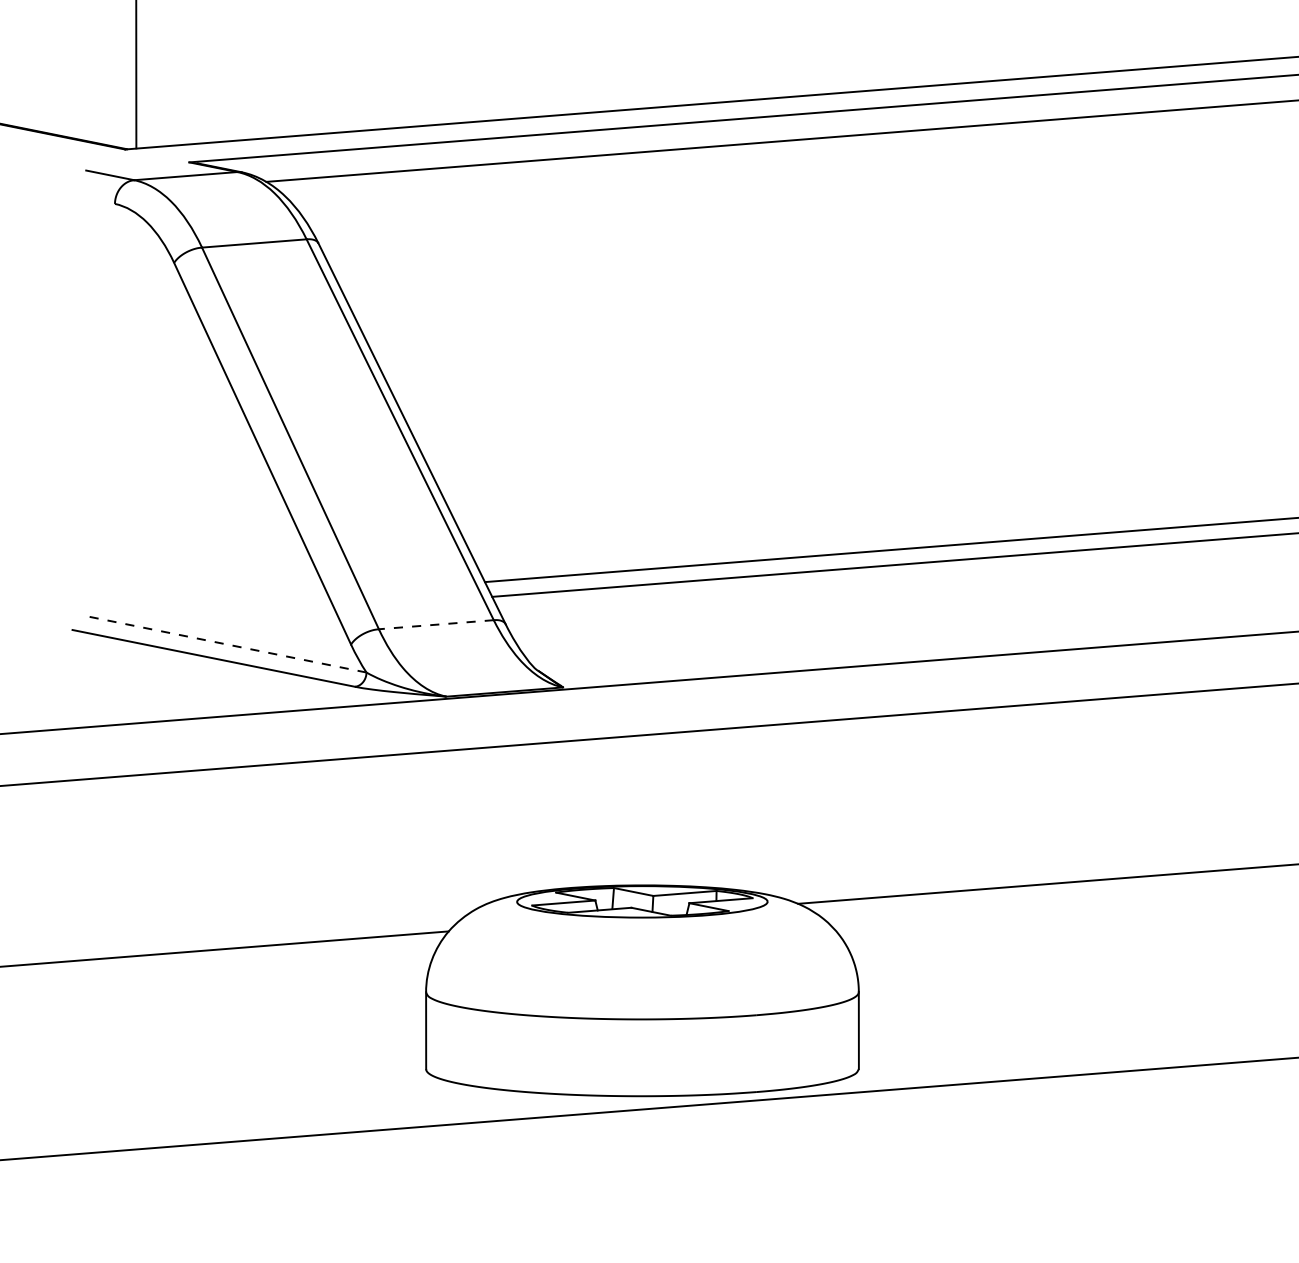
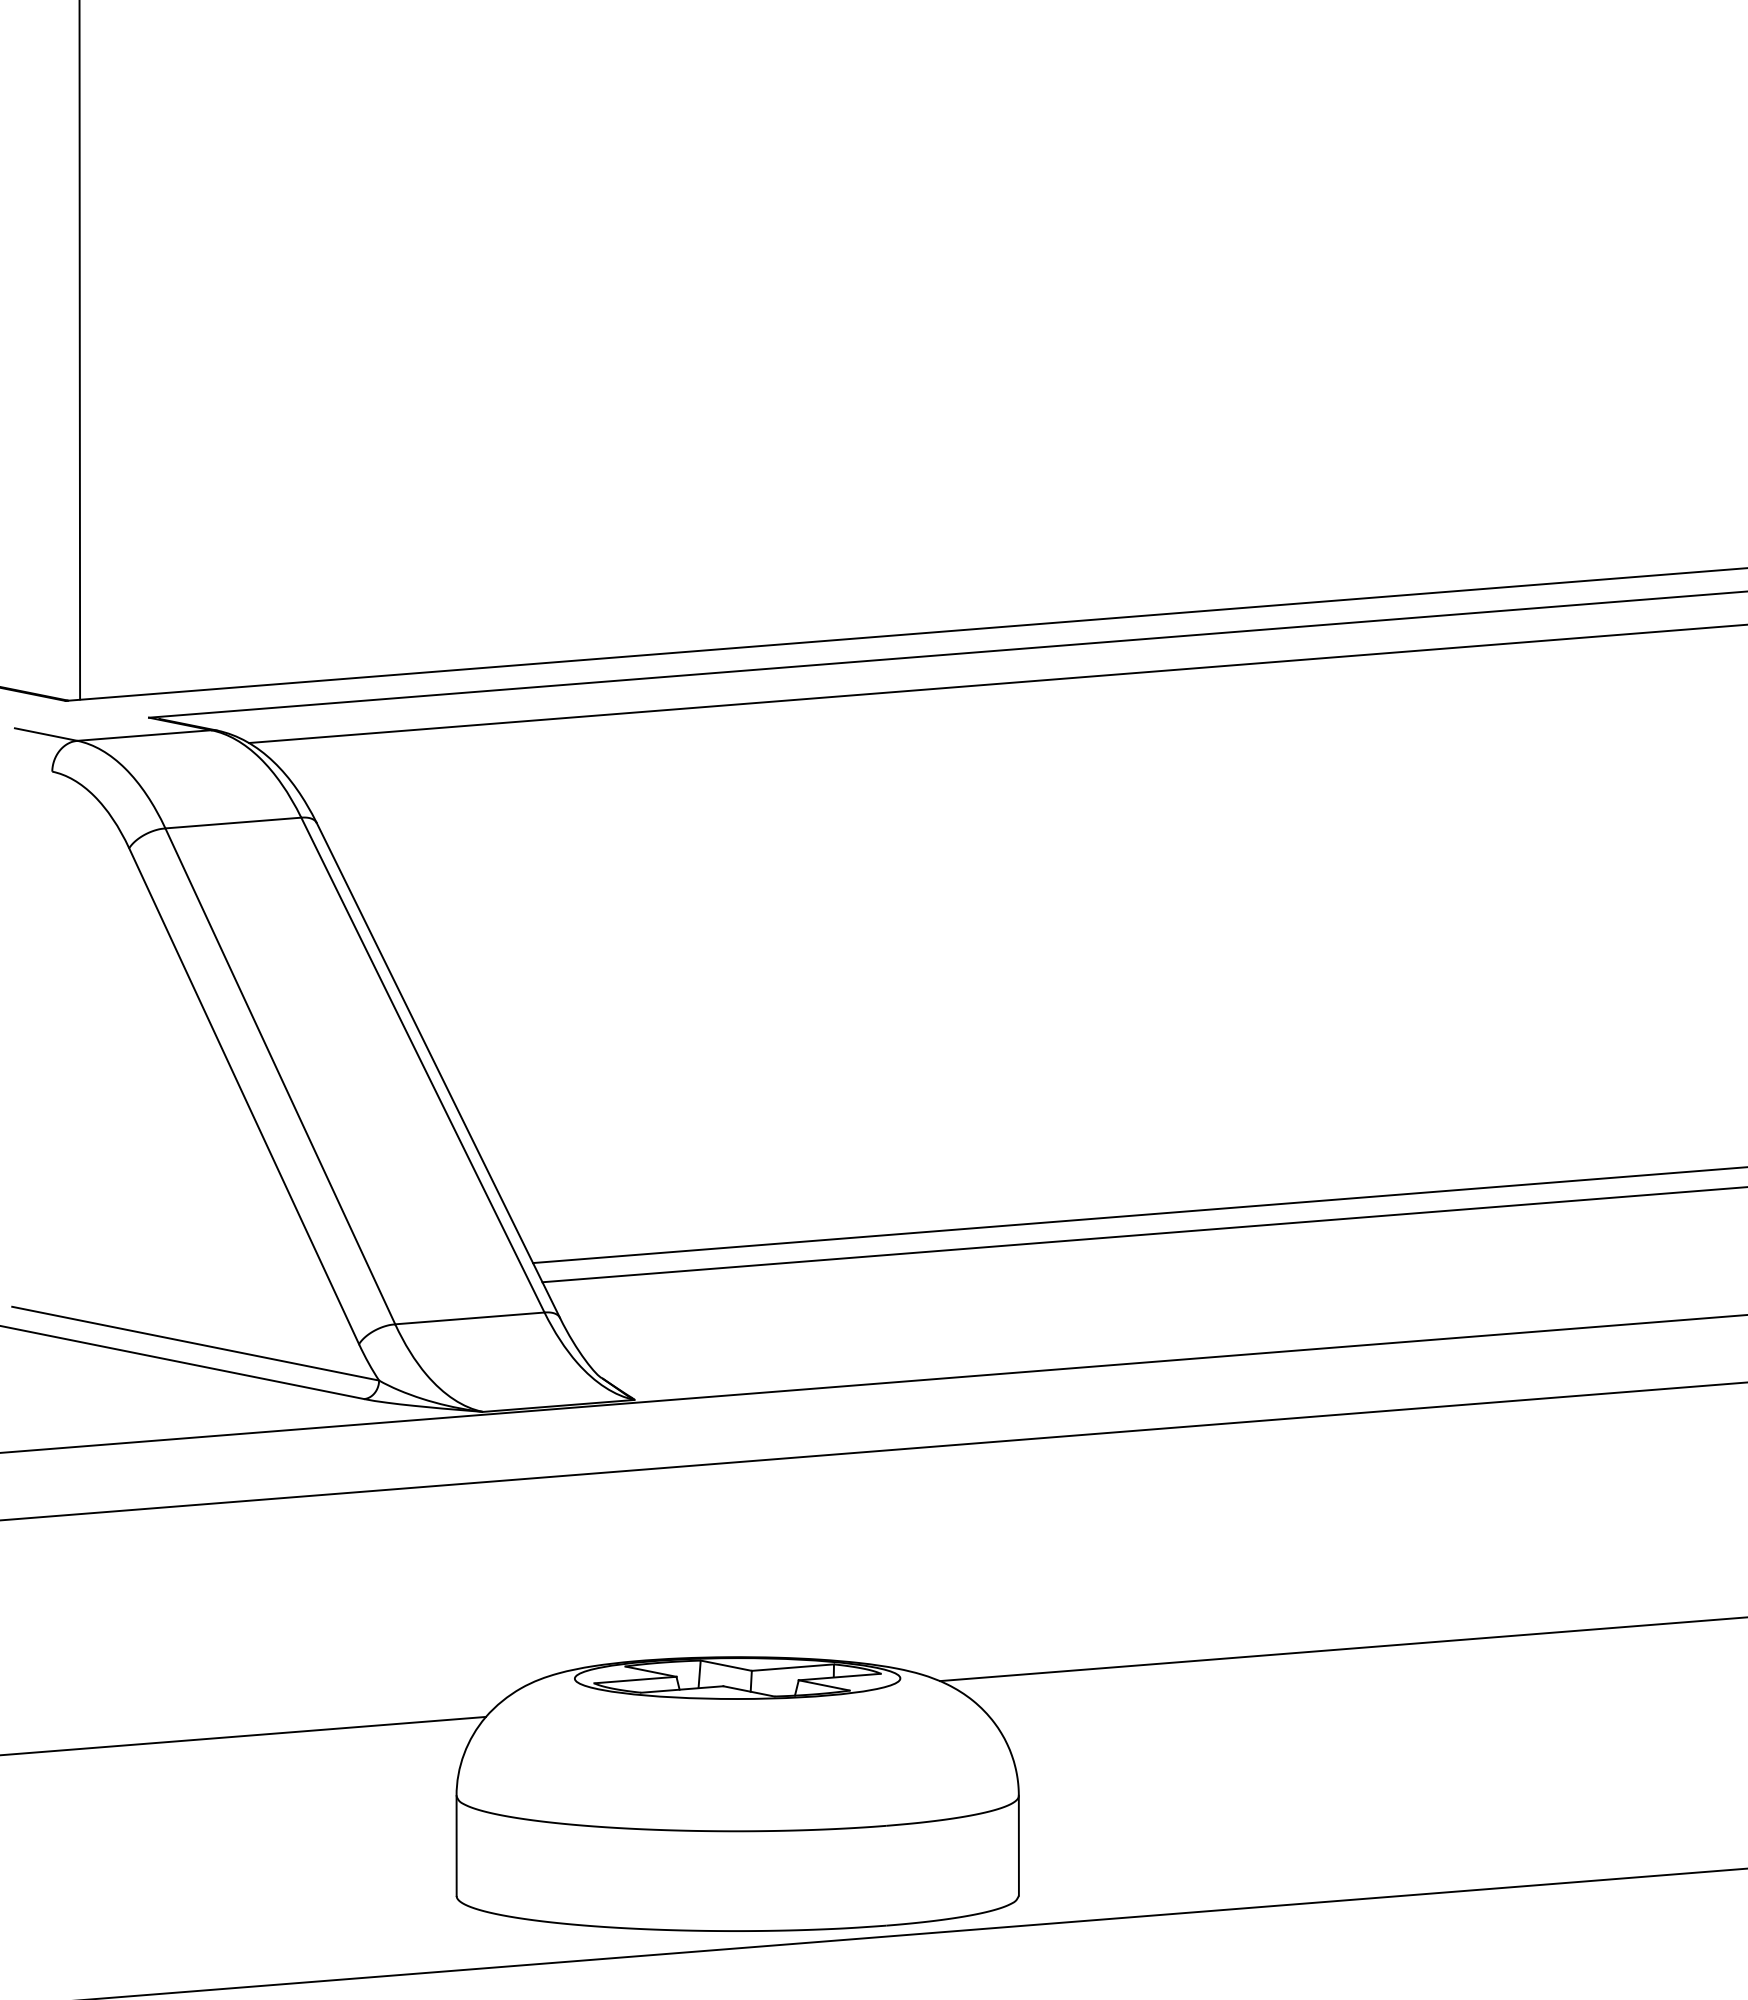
line: (436, 624) -> (469, 1318), dashed -> solid
line: (225, 644) -> (195, 1343), dashed -> solid

